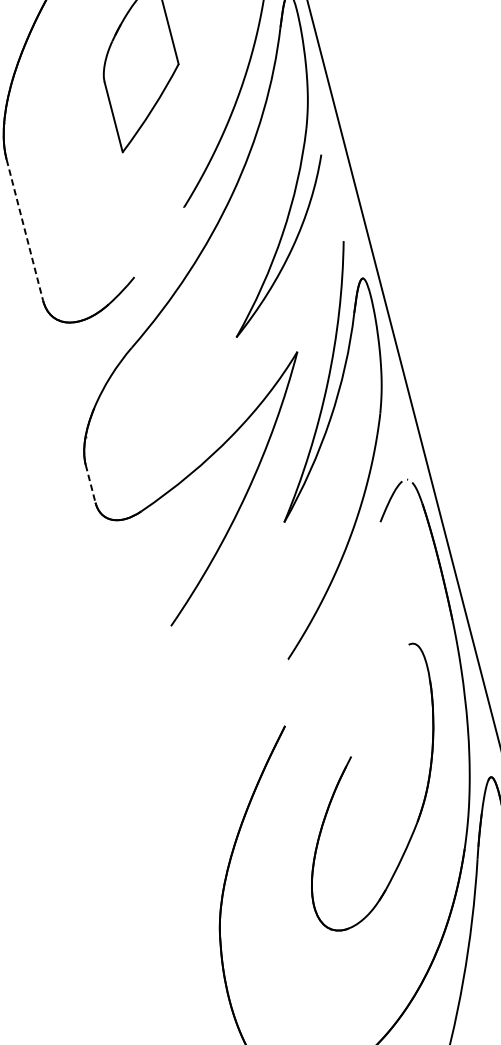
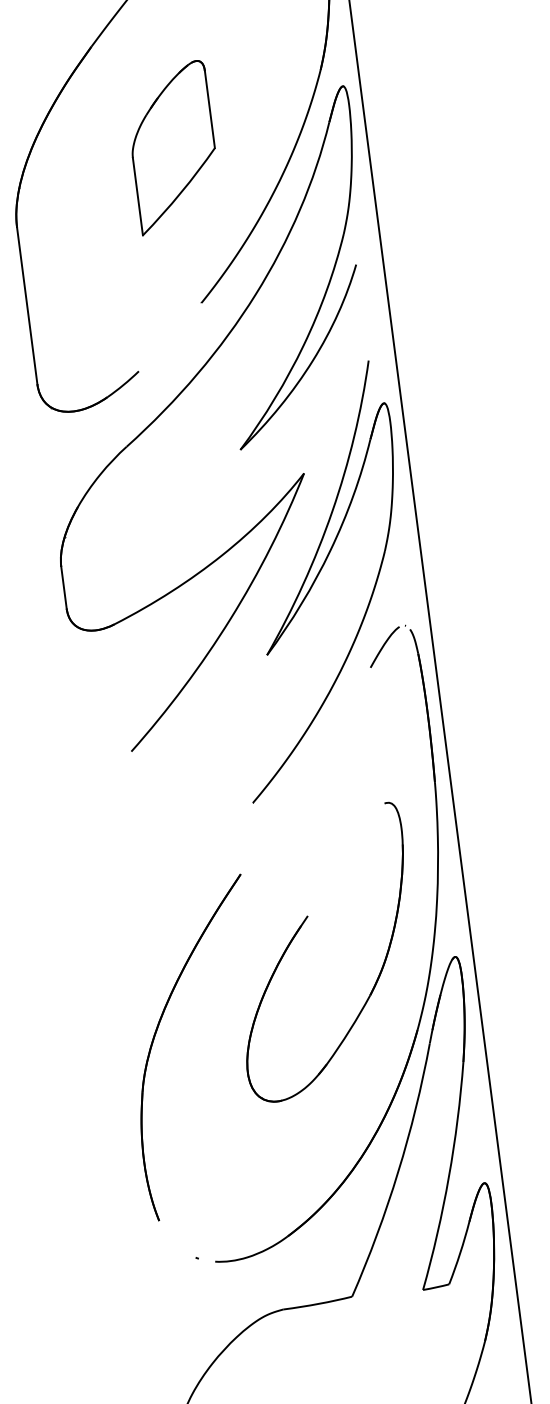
line: (25, 230) -> (27, 306), dashed -> solid
line: (91, 484) -> (64, 588), dashed -> solid

